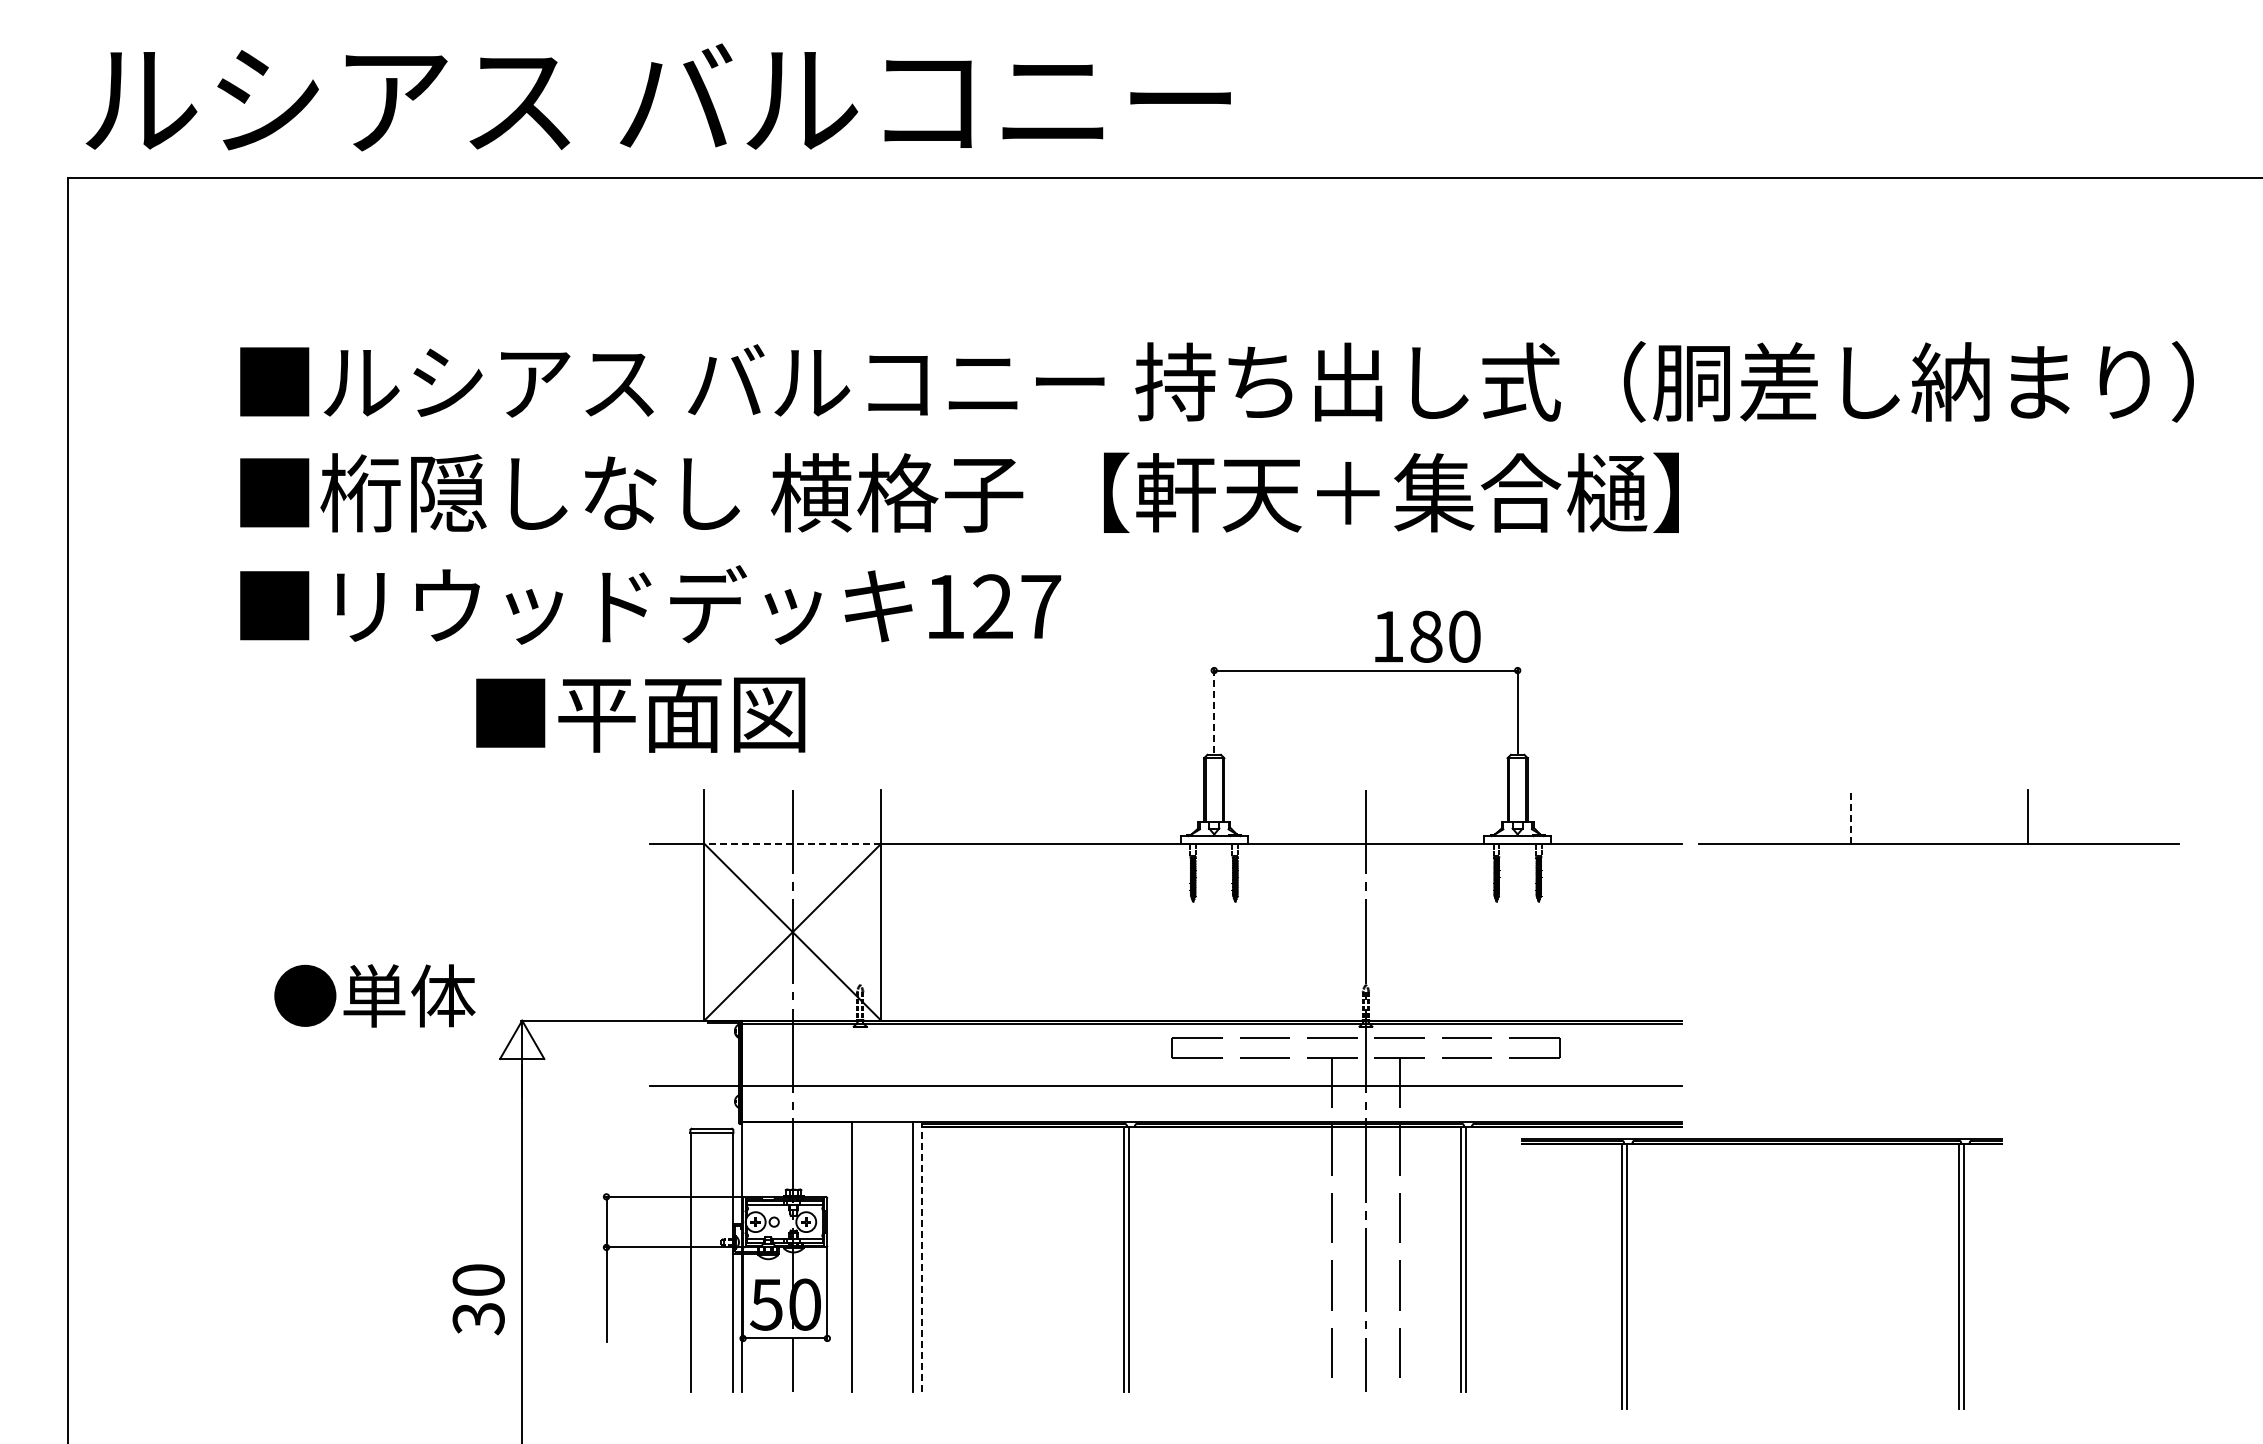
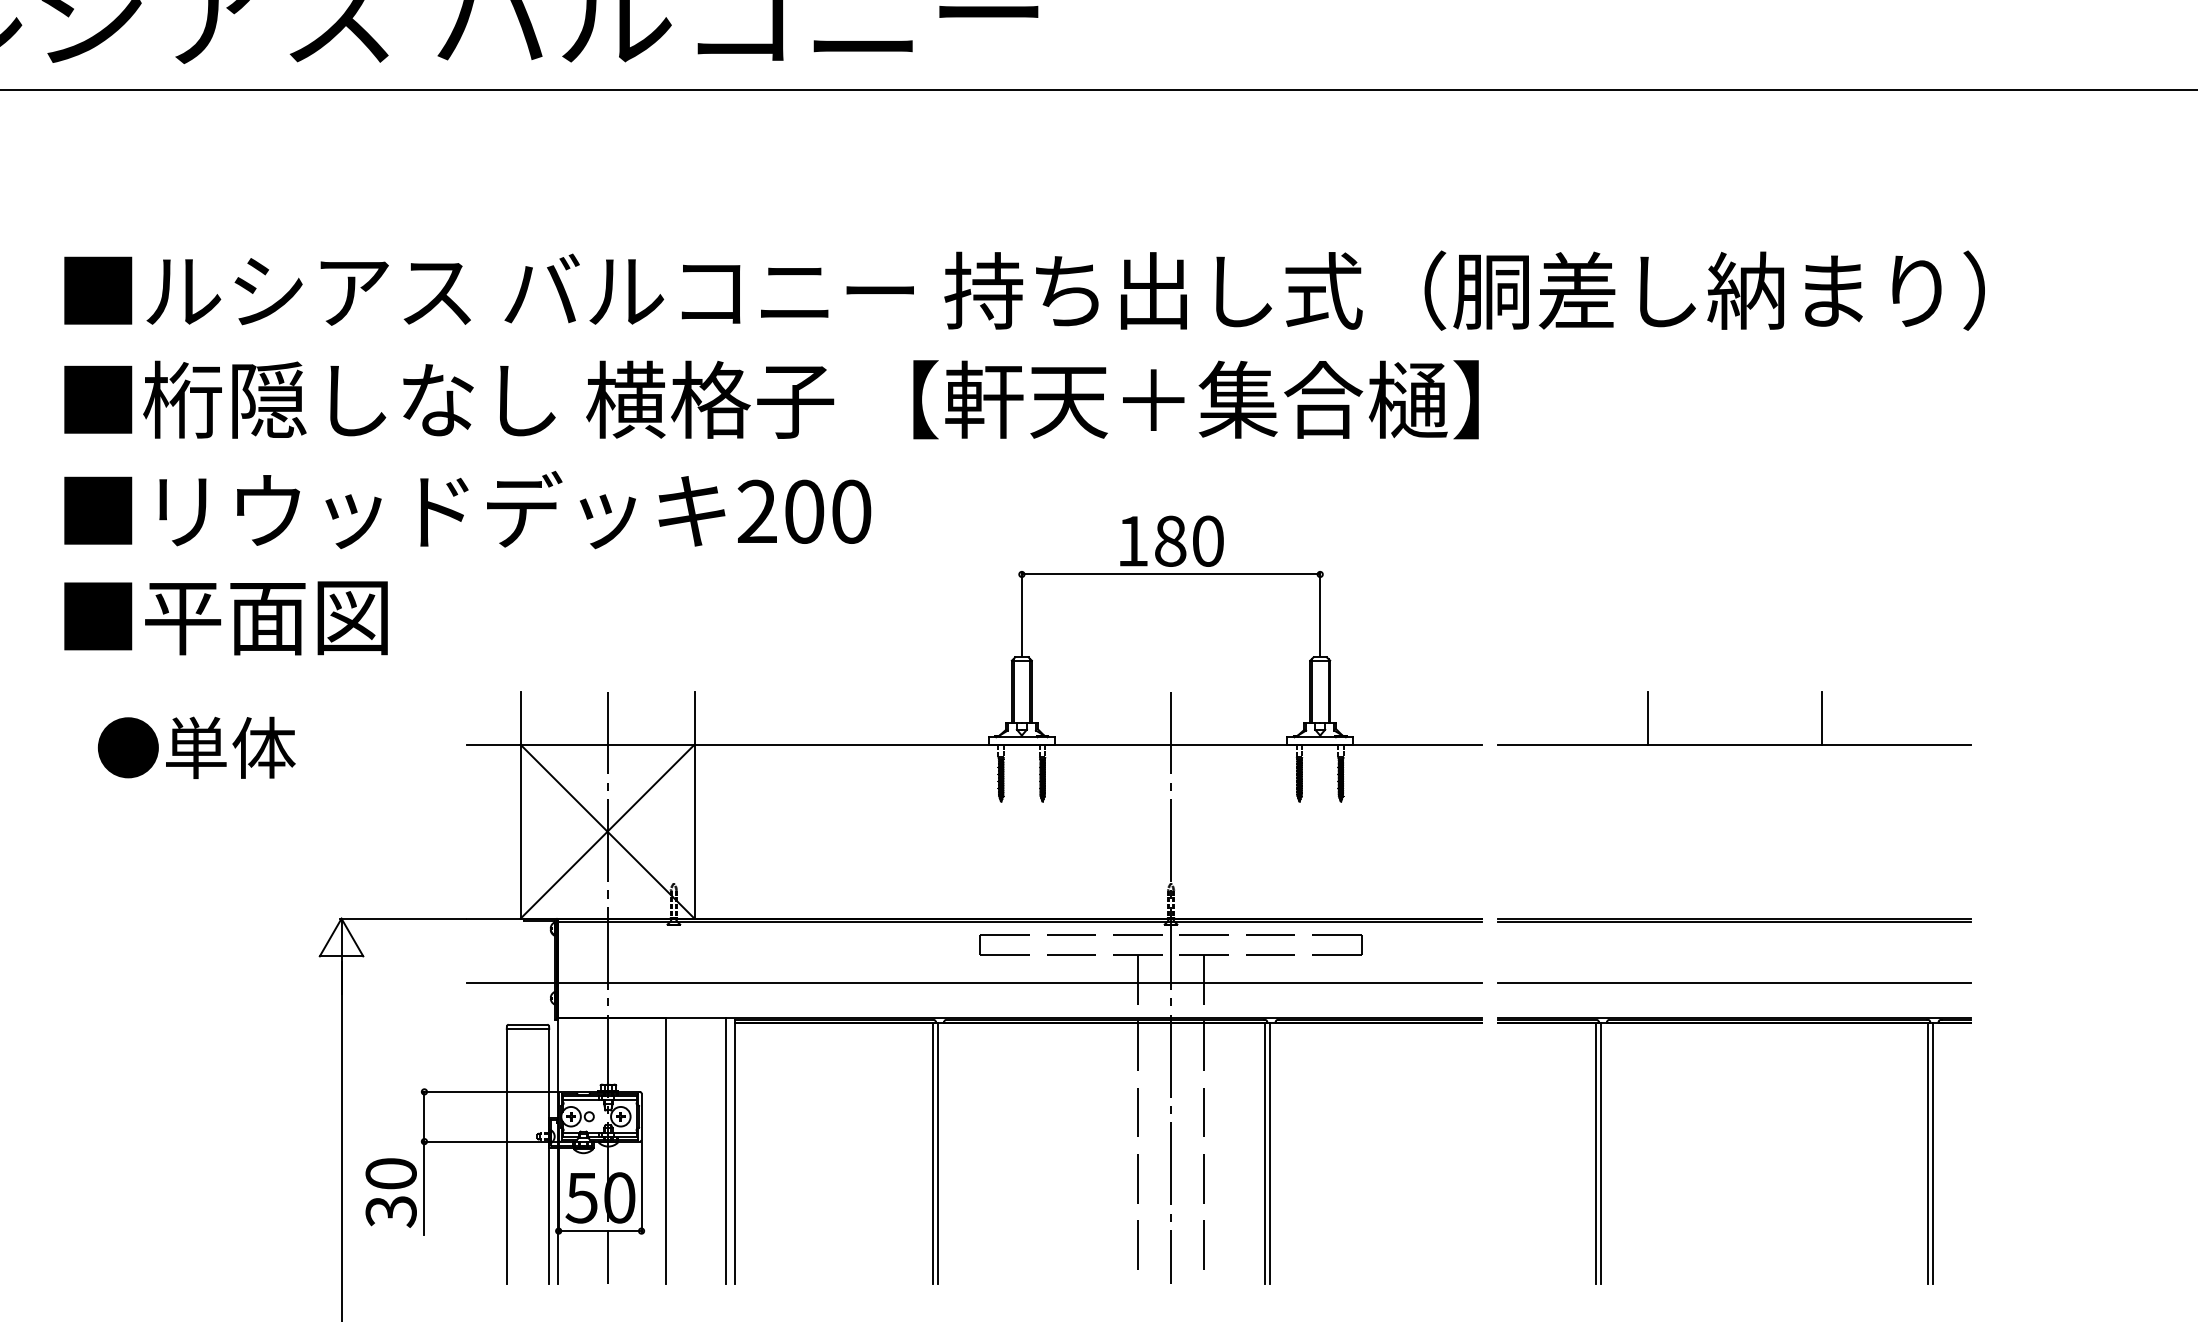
text: (993, 606) -> (804, 511), 127 -> 200
text: (1427, 636) -> (1171, 540), moved
line: (1214, 710) -> (1022, 613), dashed -> solid
text: (640, 714) -> (225, 617), moved
line: (1850, 816) -> (1647, 717), dashed -> solid
line: (792, 843) -> (607, 744), dashed -> solid
text: (374, 995) -> (196, 747), moved
line: (1938, 1021) -> (1733, 919), added
line: (1938, 1086) -> (1733, 983), added
part: (1761, 1144) -> (1733, 1023), moved
line: (921, 1259) -> (734, 1153), dashed -> solid
text: (478, 1299) -> (391, 1192), moved

